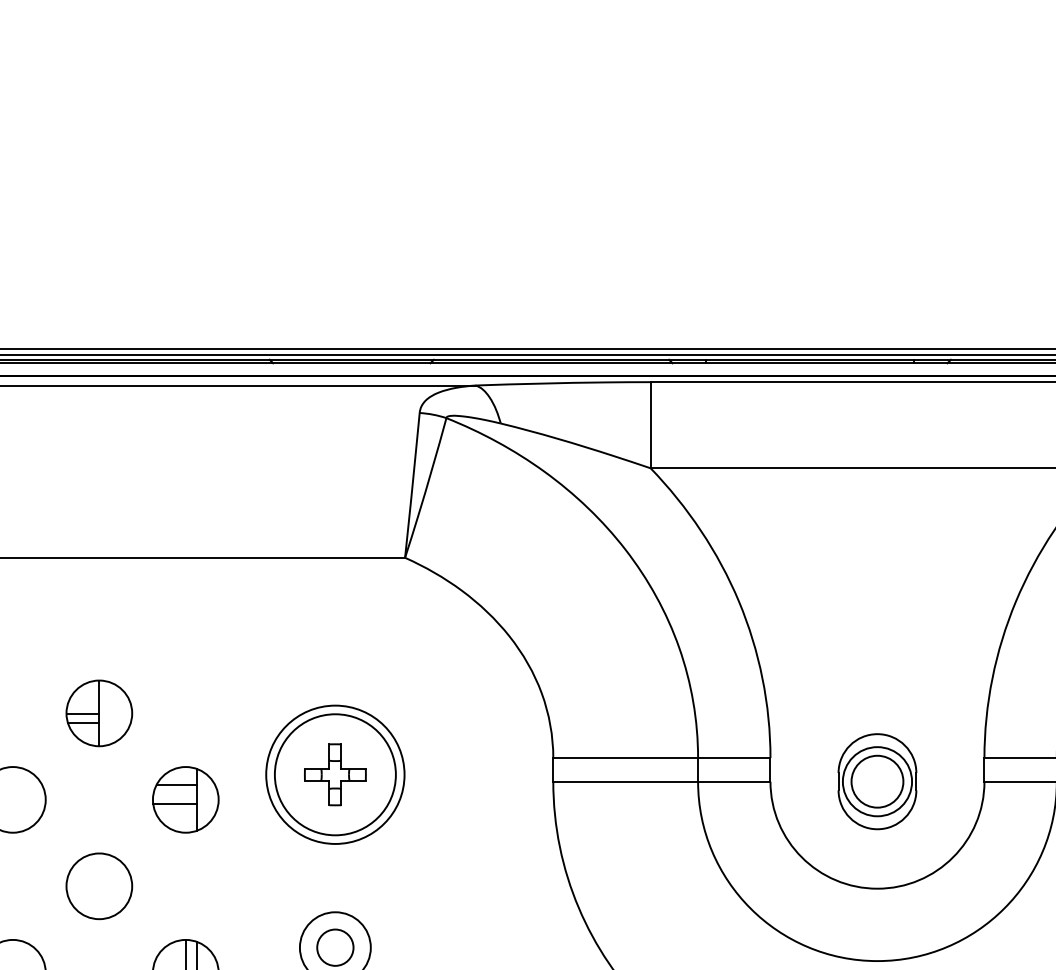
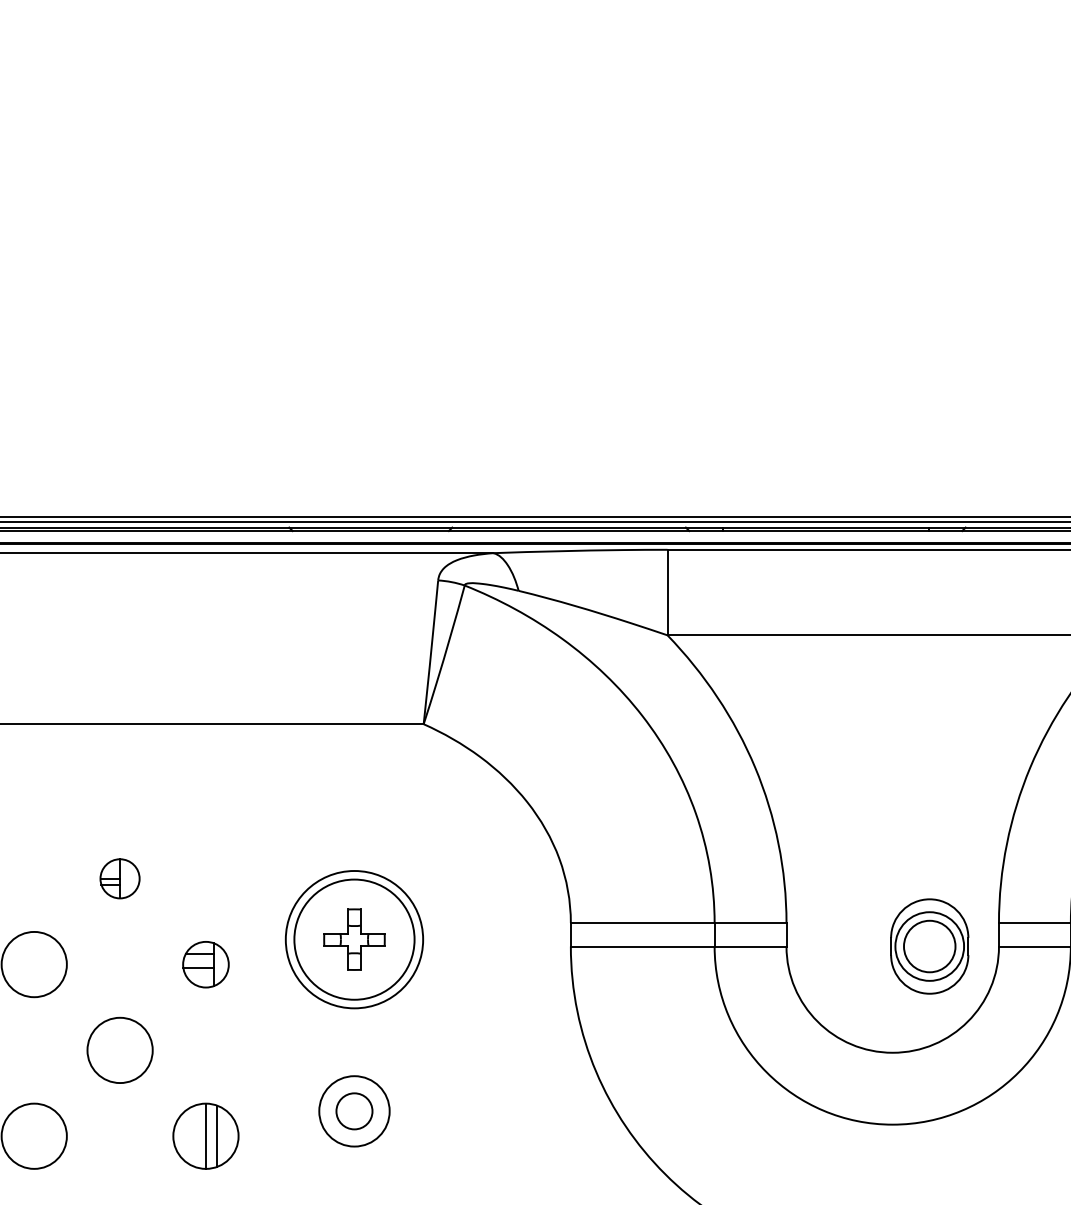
part: (98, 713) -> (119, 878), size x0.6
part: (877, 781) -> (929, 946), moved
part: (185, 799) -> (205, 964), size x0.7

